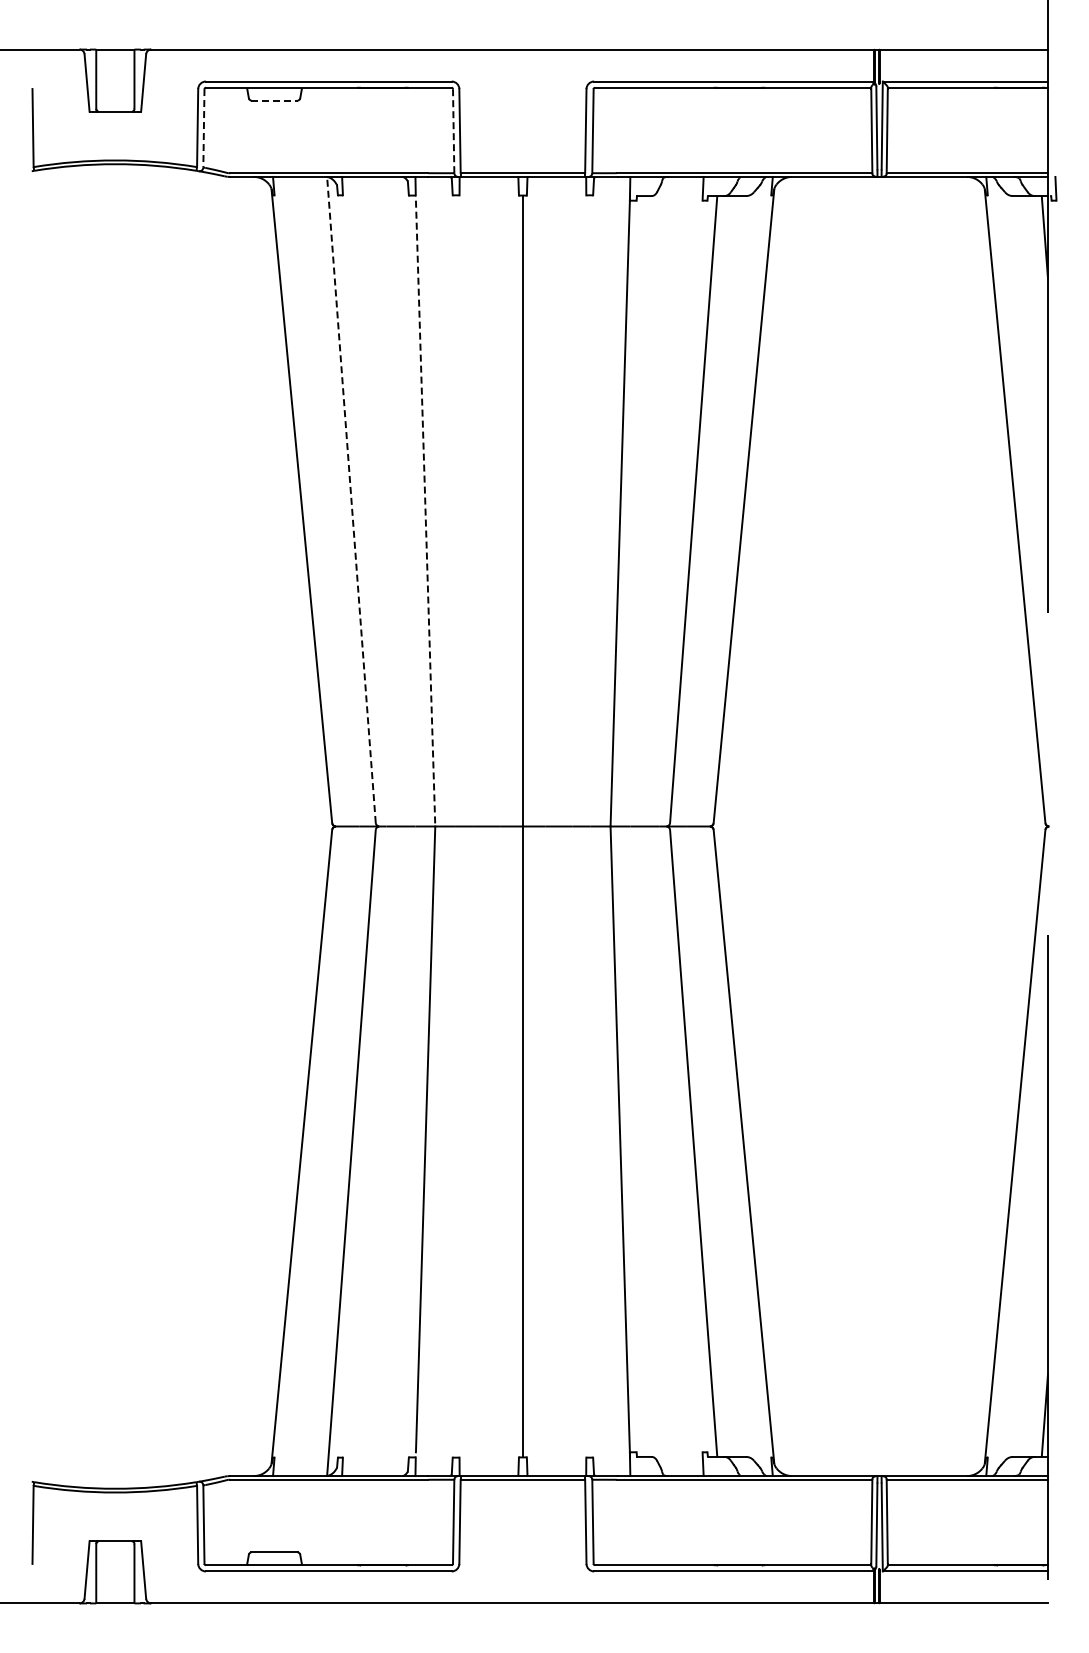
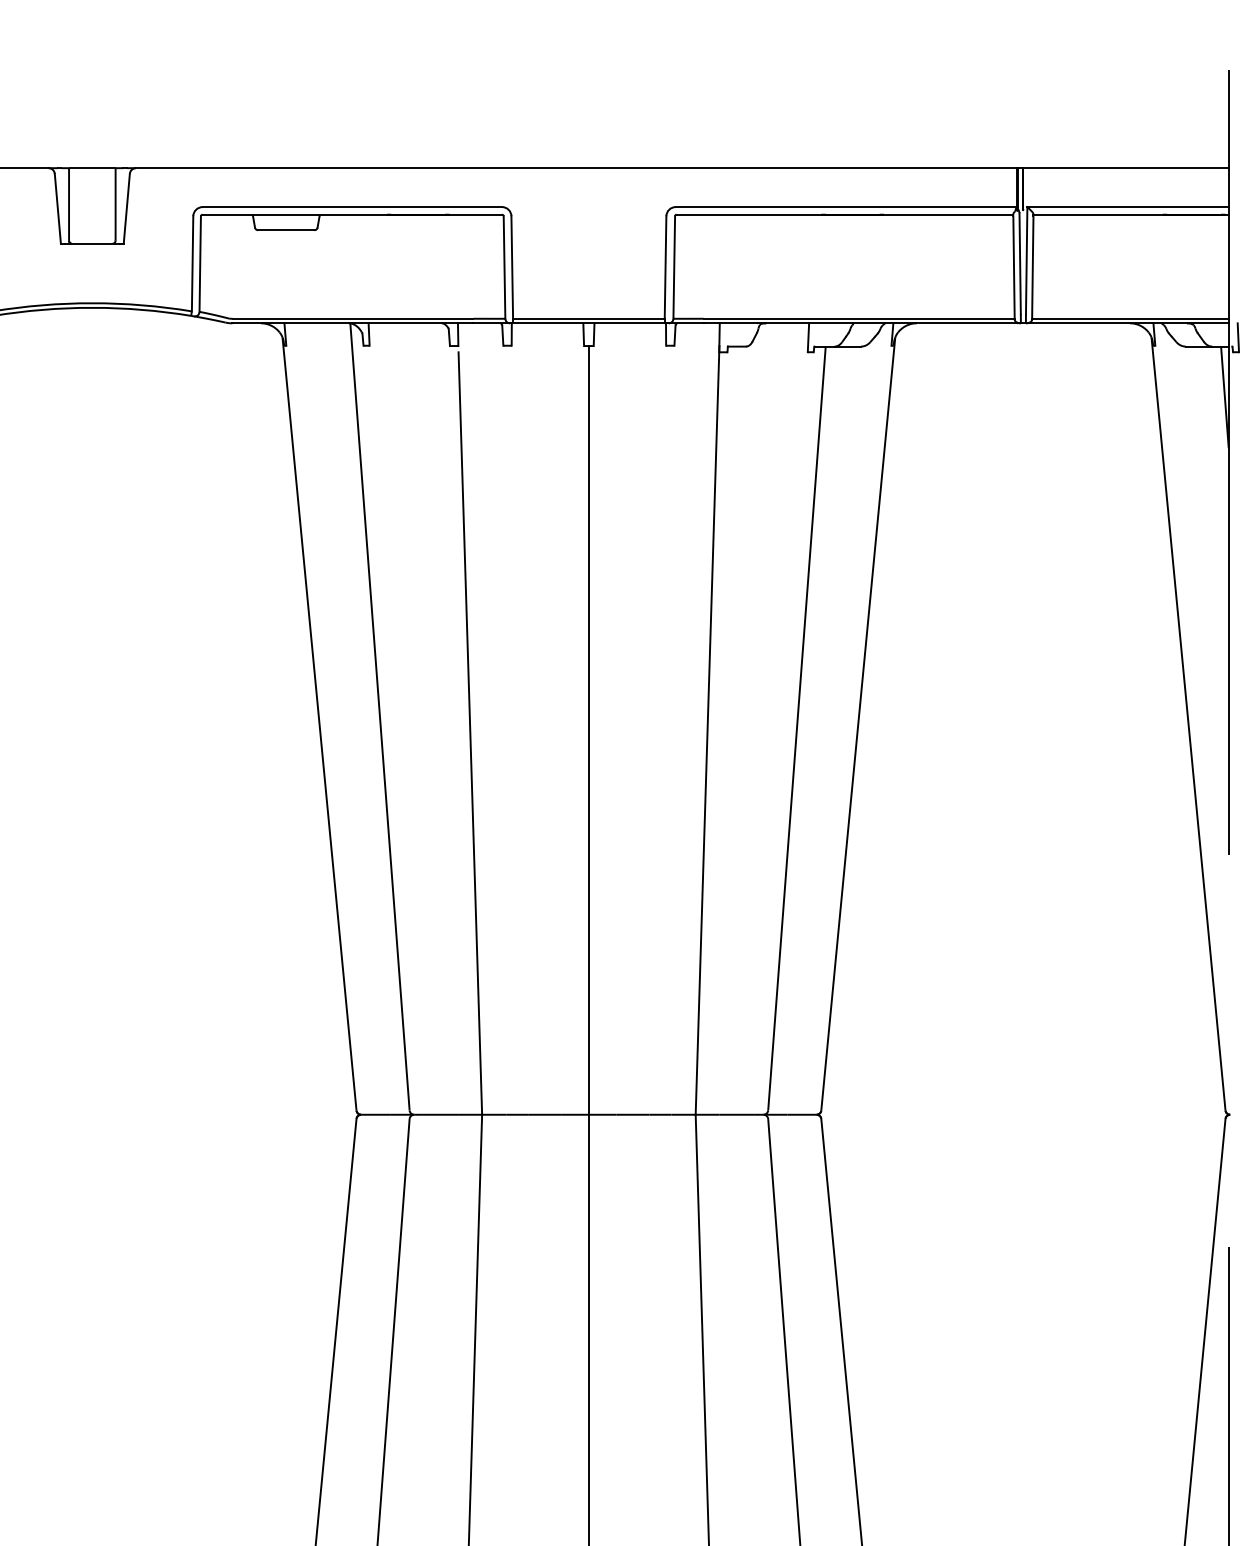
line: (275, 100) -> (287, 230), dashed -> solid
line: (203, 128) -> (199, 264), dashed -> solid
line: (453, 130) -> (504, 266), dashed -> solid
line: (351, 499) -> (380, 716), dashed -> solid
line: (425, 514) -> (470, 734), dashed -> solid

